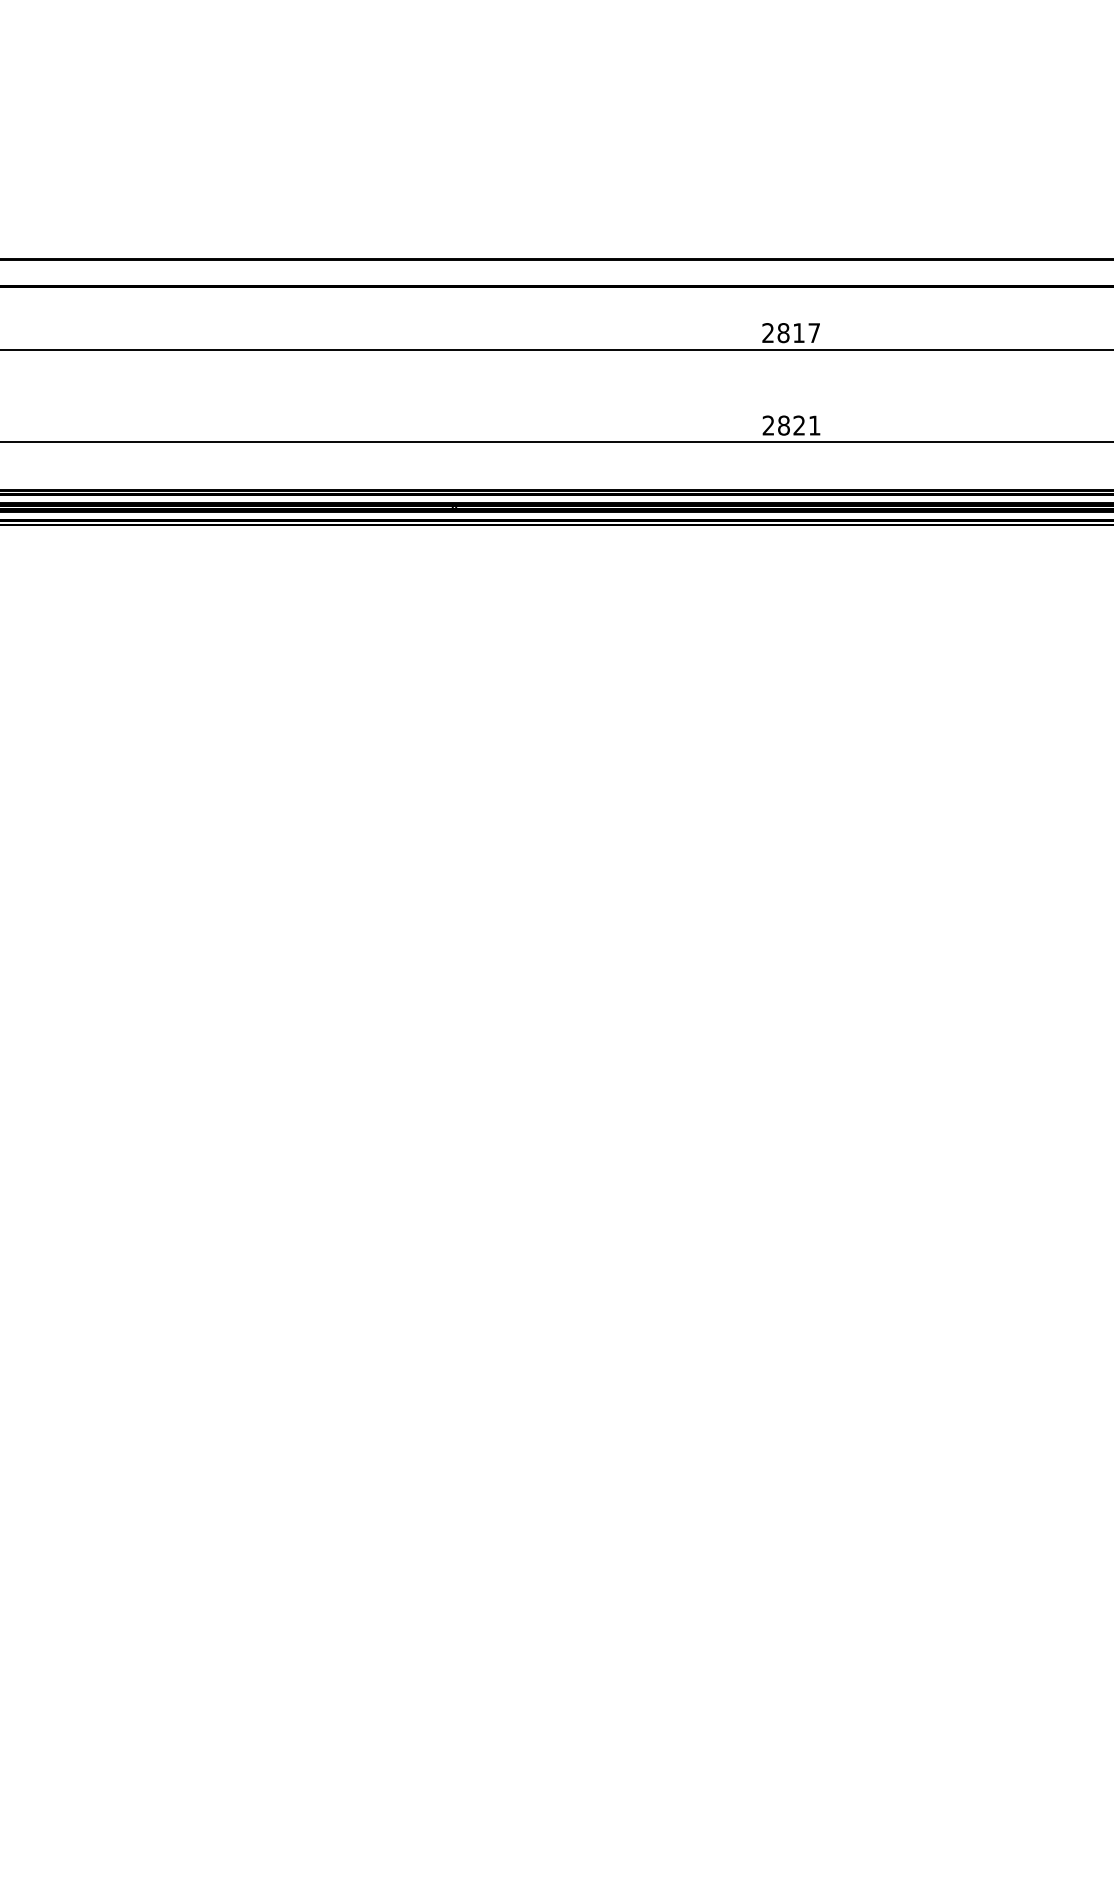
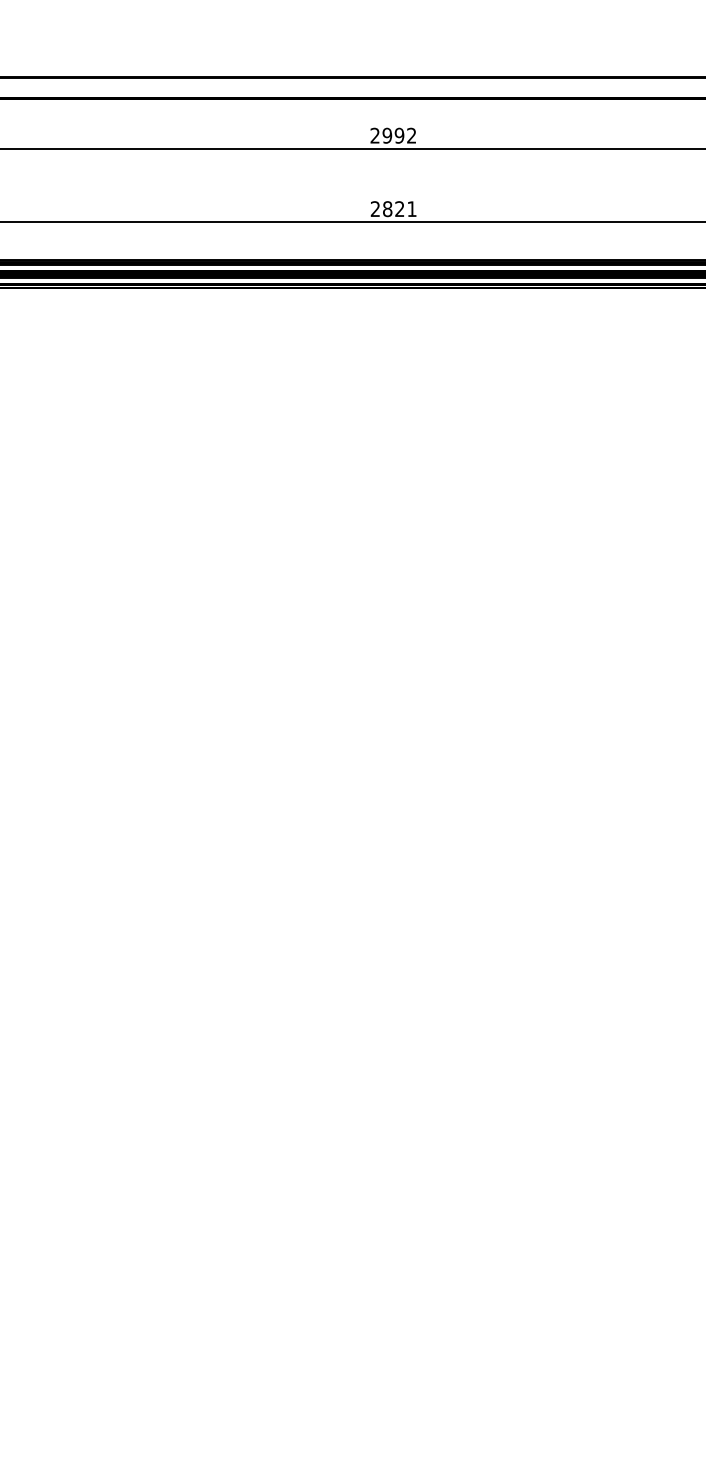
text: (798, 333) -> (399, 136), 2817 -> 2992

